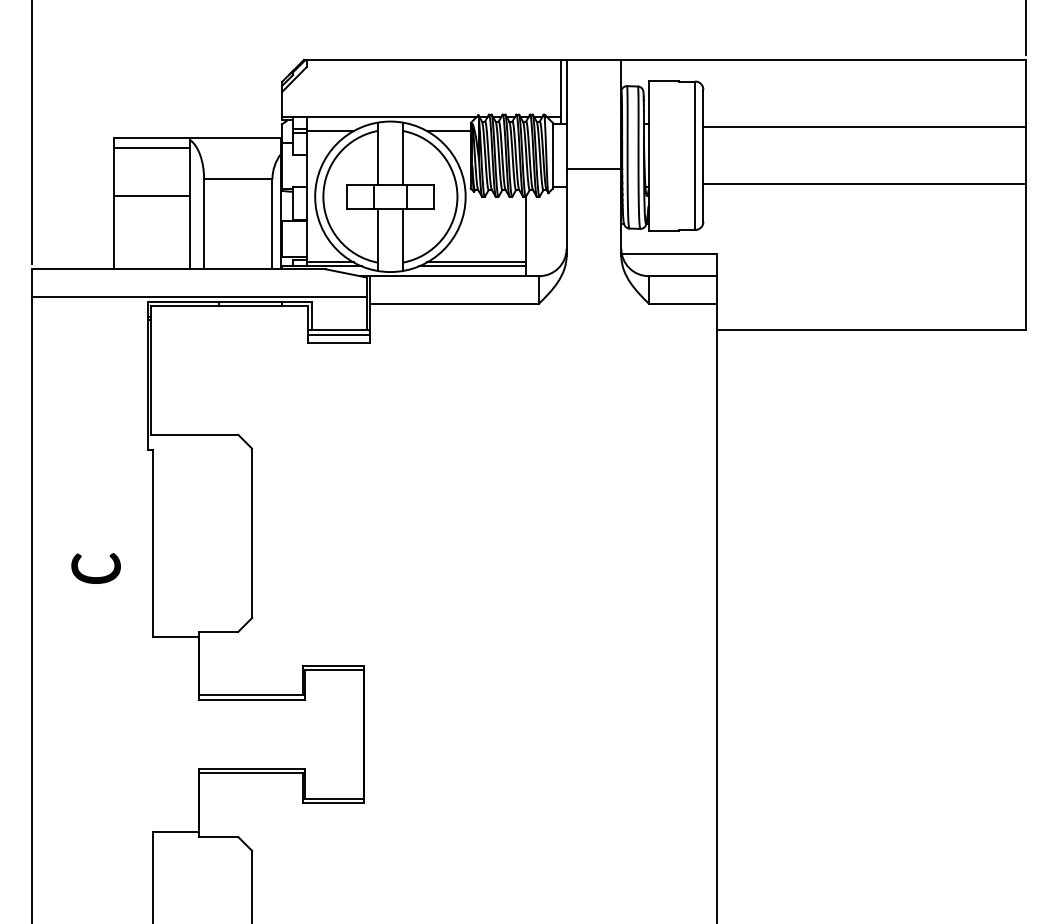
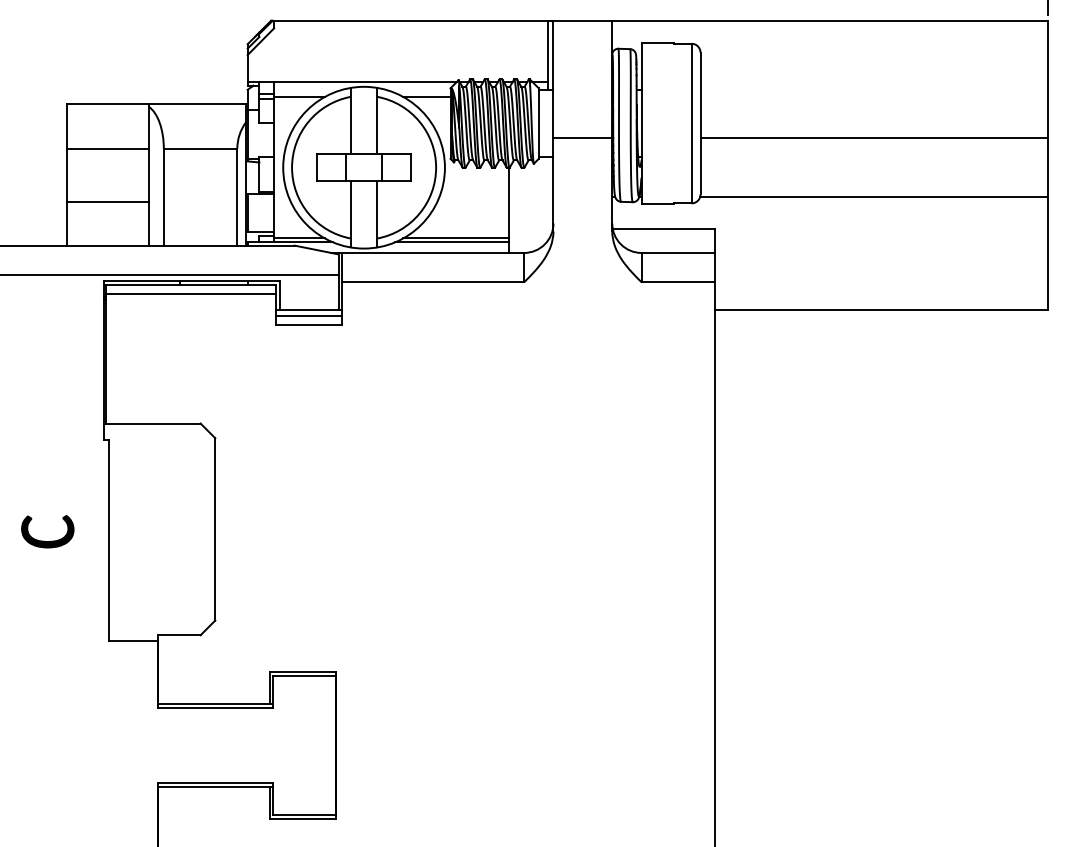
line: (864, 127) -> (873, 138), moved
line: (151, 148) -> (107, 149), moved
line: (864, 184) -> (873, 197), moved
line: (151, 196) -> (107, 201), moved
line: (229, 314) -> (191, 294), added
text: (95, 568) -> (47, 531), moved

